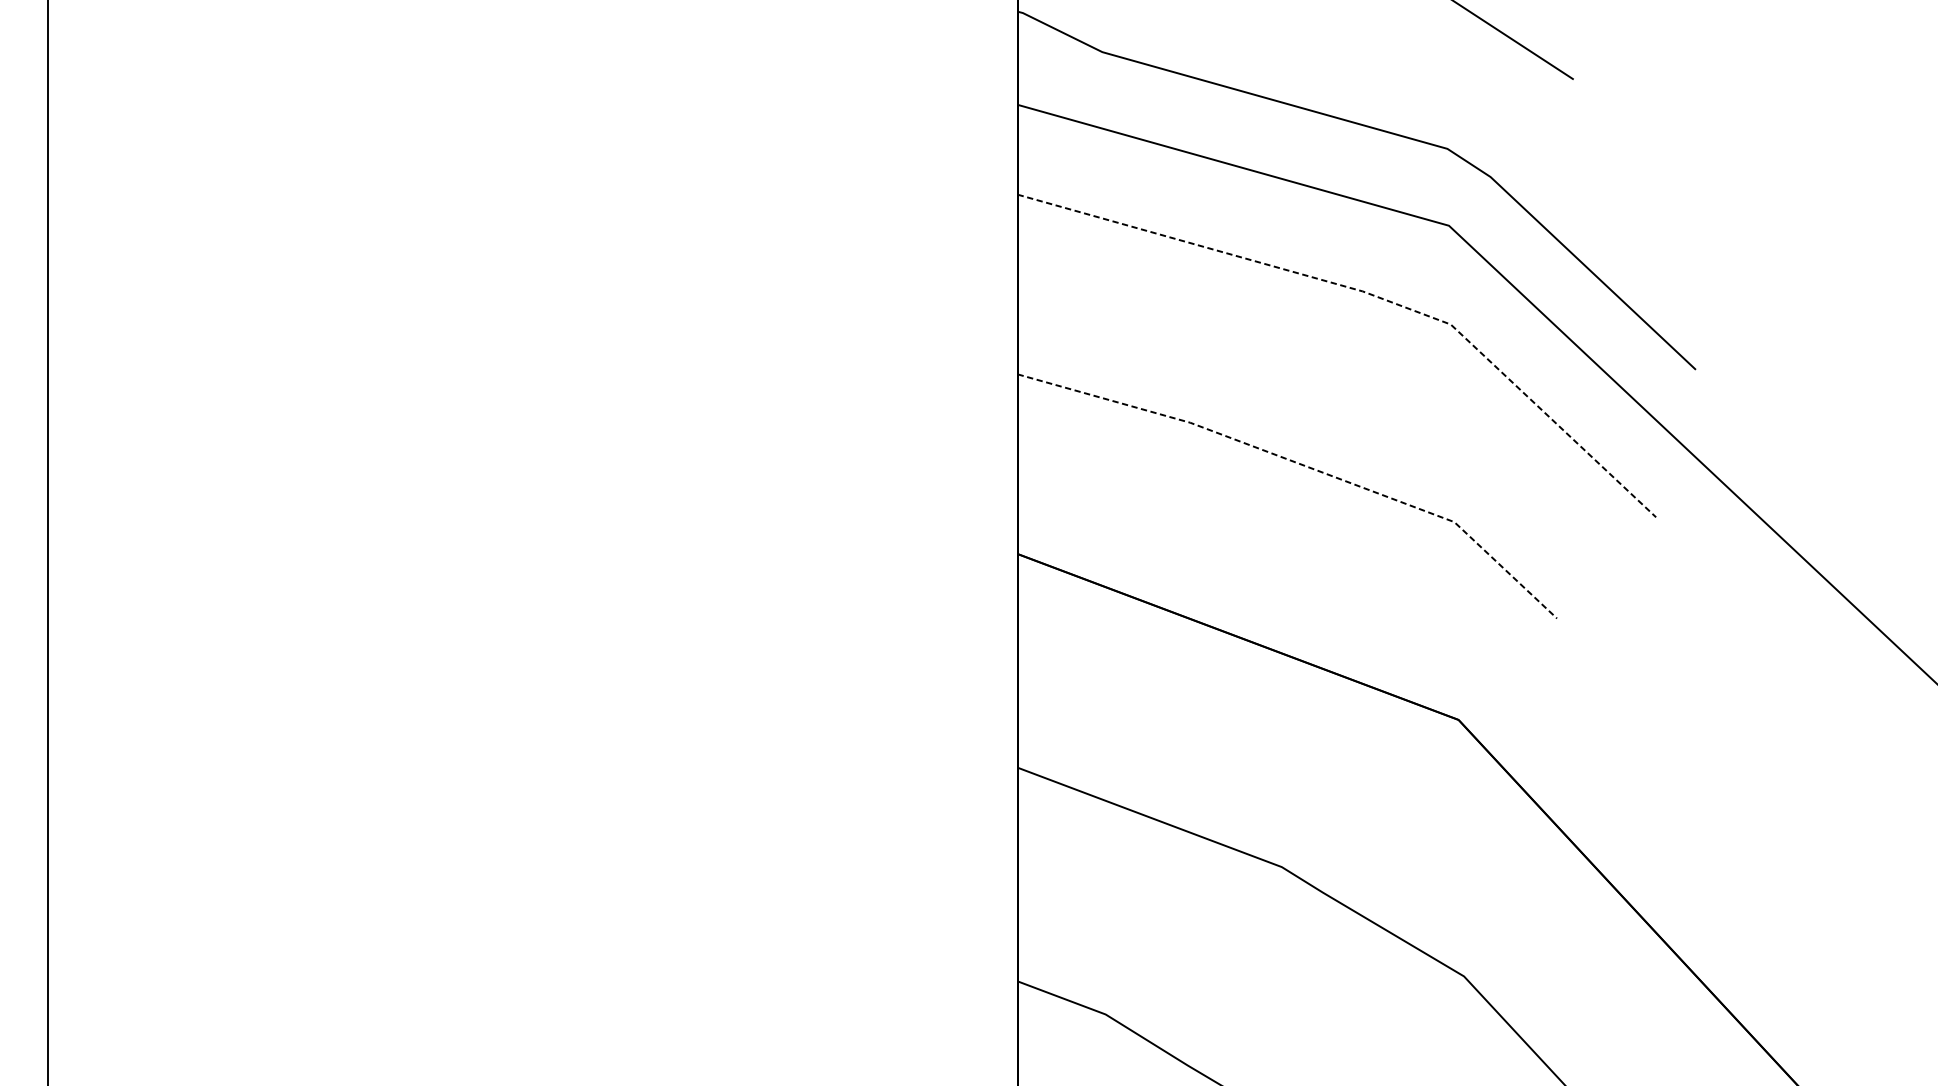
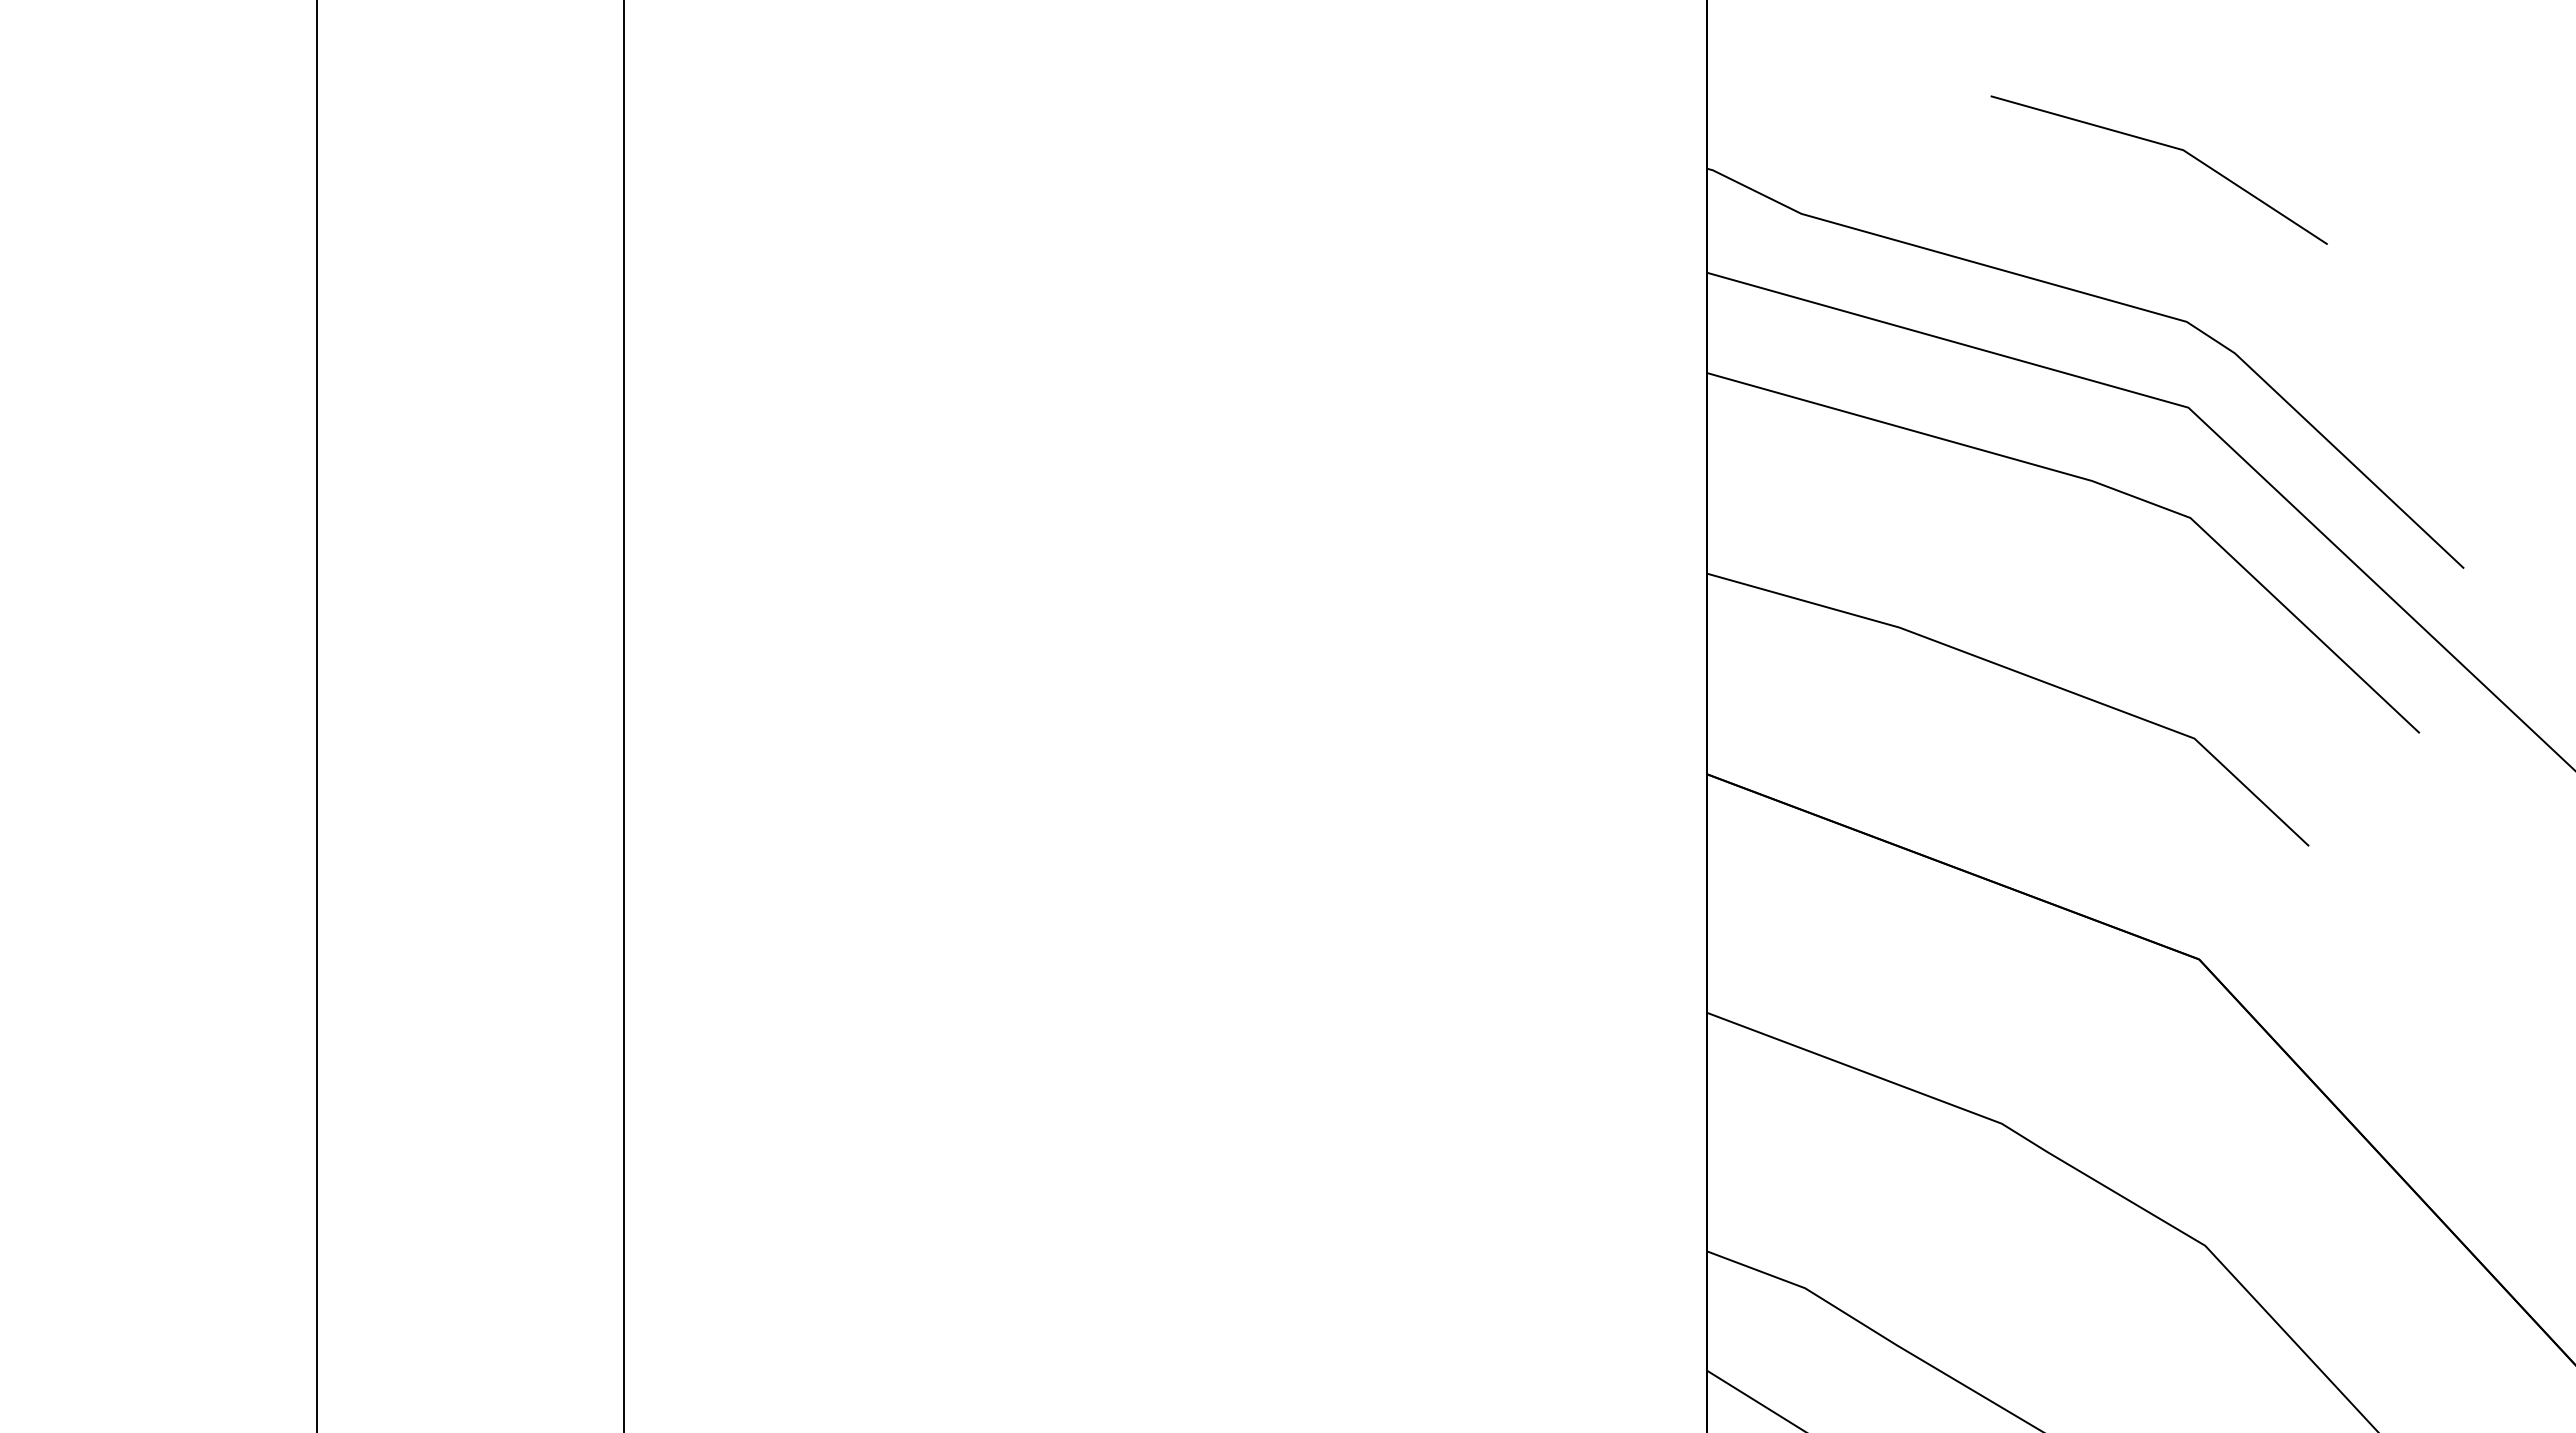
line: (1371, 294) -> (2101, 484), dashed -> solid
line: (1304, 465) -> (2027, 675), dashed -> solid

